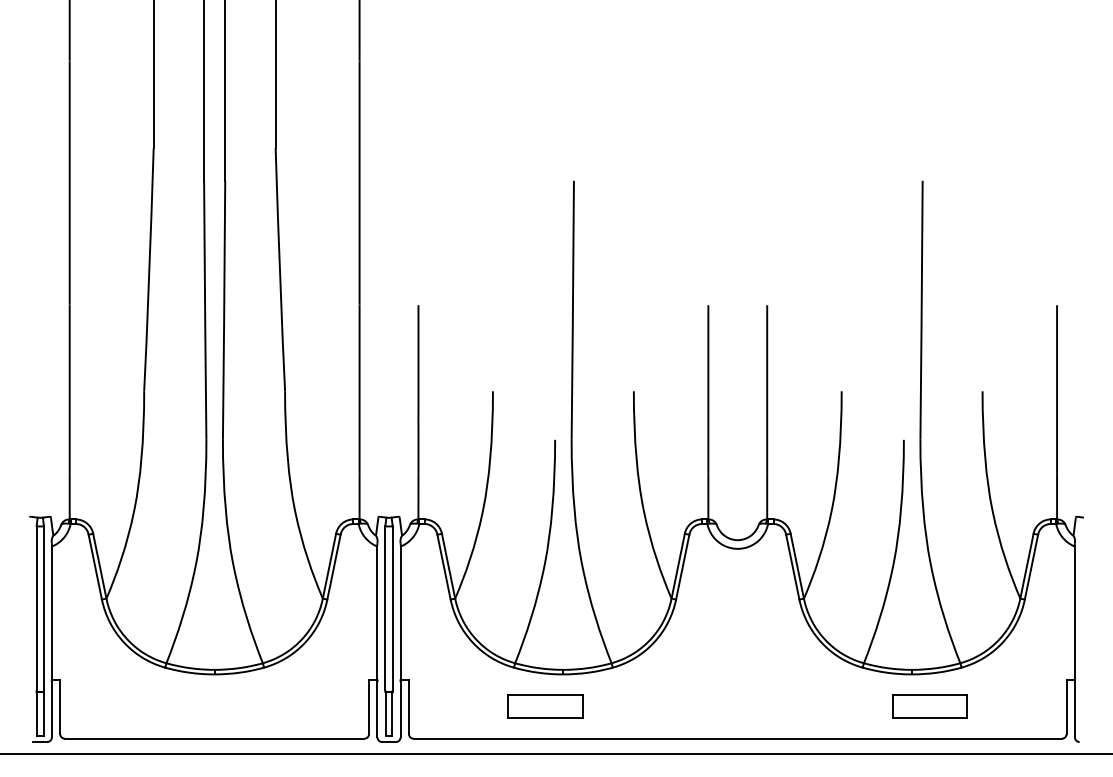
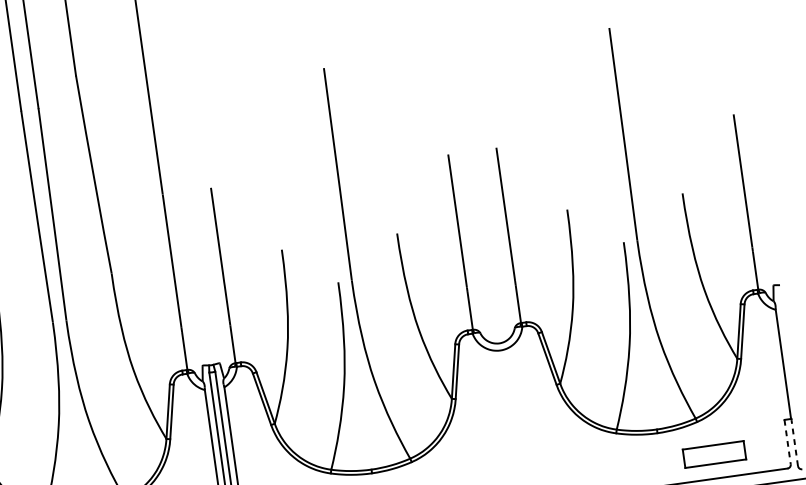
part: (929, 706) -> (714, 454), moved
line: (1066, 707) -> (787, 442), solid -> dashed
line: (1074, 709) -> (794, 443), solid -> dashed

